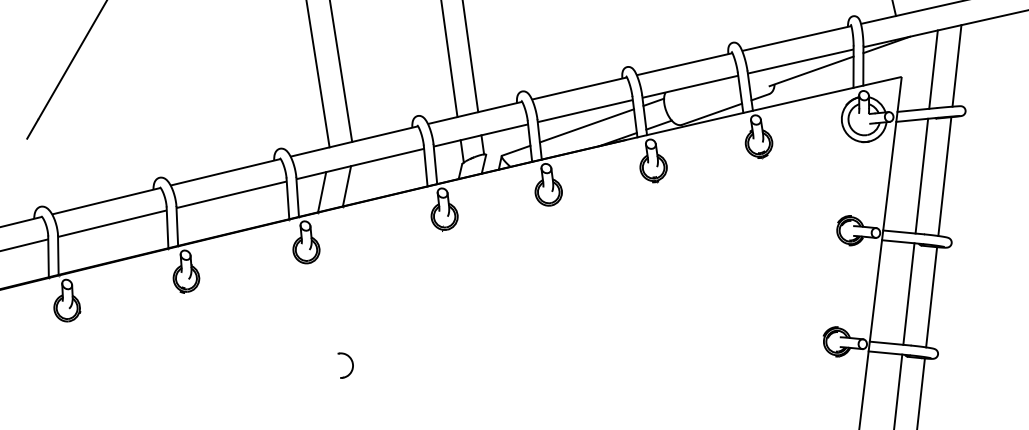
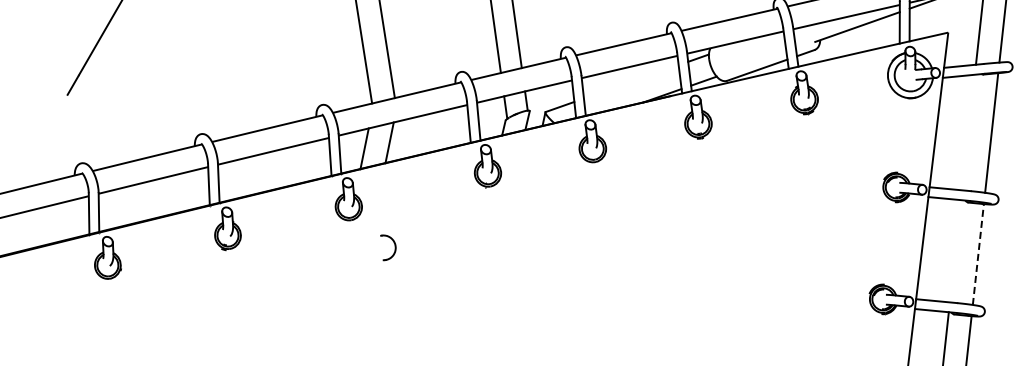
line: (586, 125) -> (630, 81), removed
line: (921, 175) -> (968, 131), removed
line: (908, 293) -> (955, 250), removed
line: (931, 296) -> (978, 253), solid -> dashed
part: (351, 363) -> (394, 245), moved

